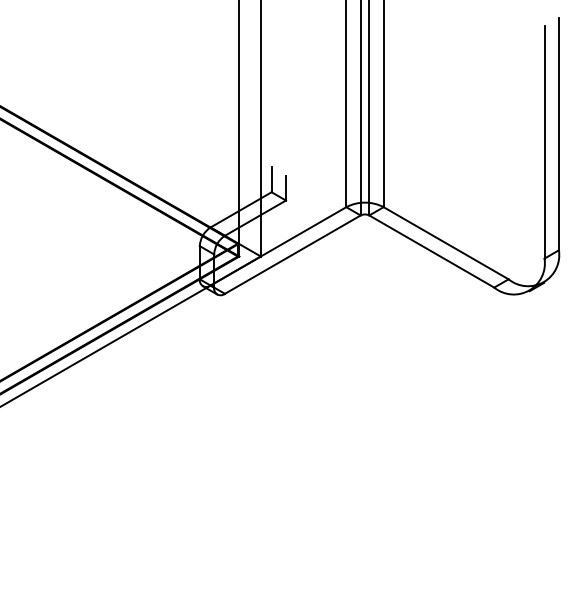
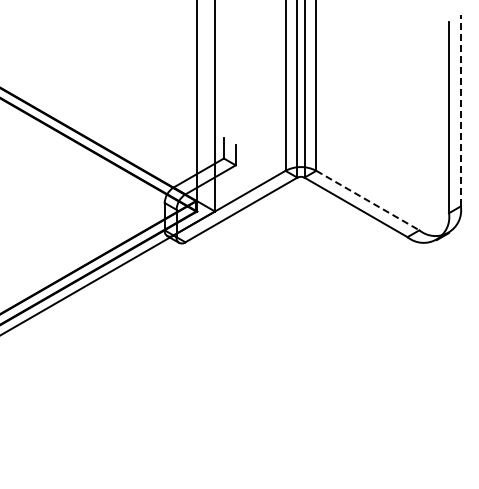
line: (558, 134) -> (460, 110), solid -> dashed
line: (445, 243) -> (367, 200), solid -> dashed

